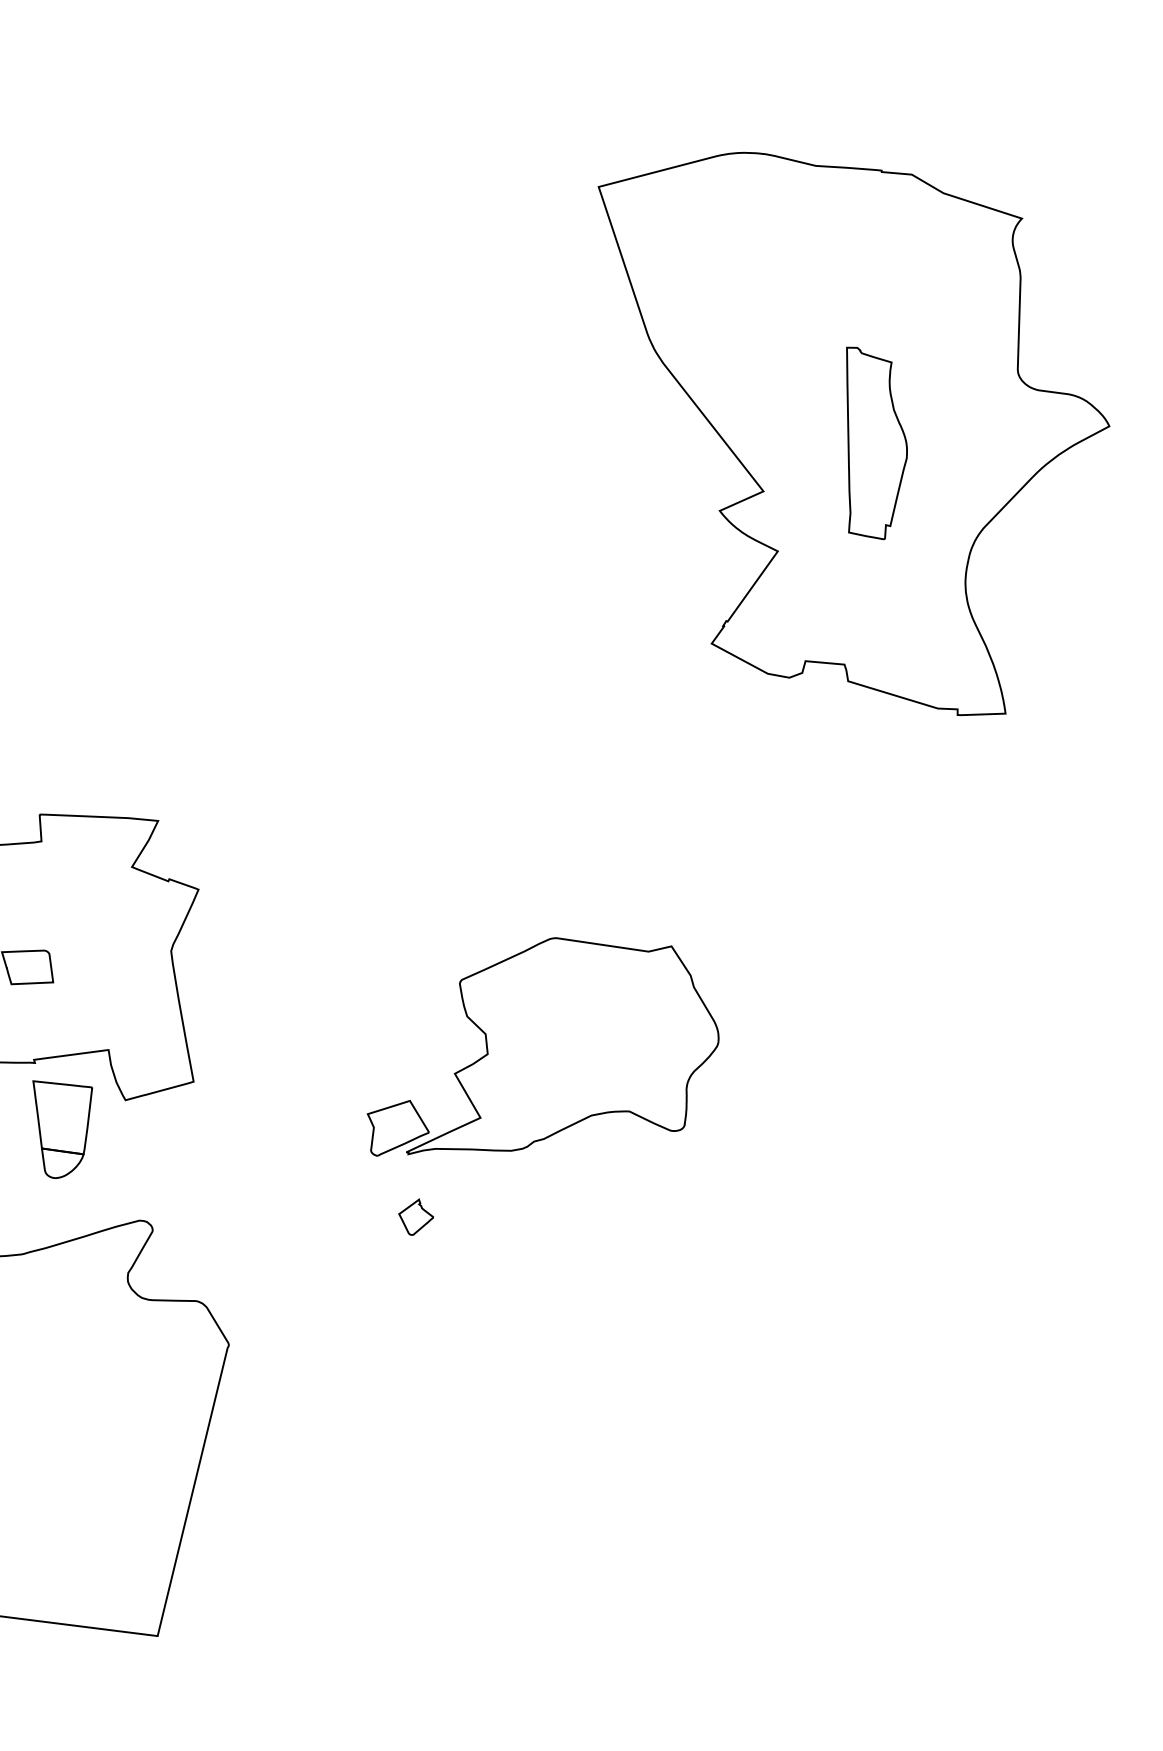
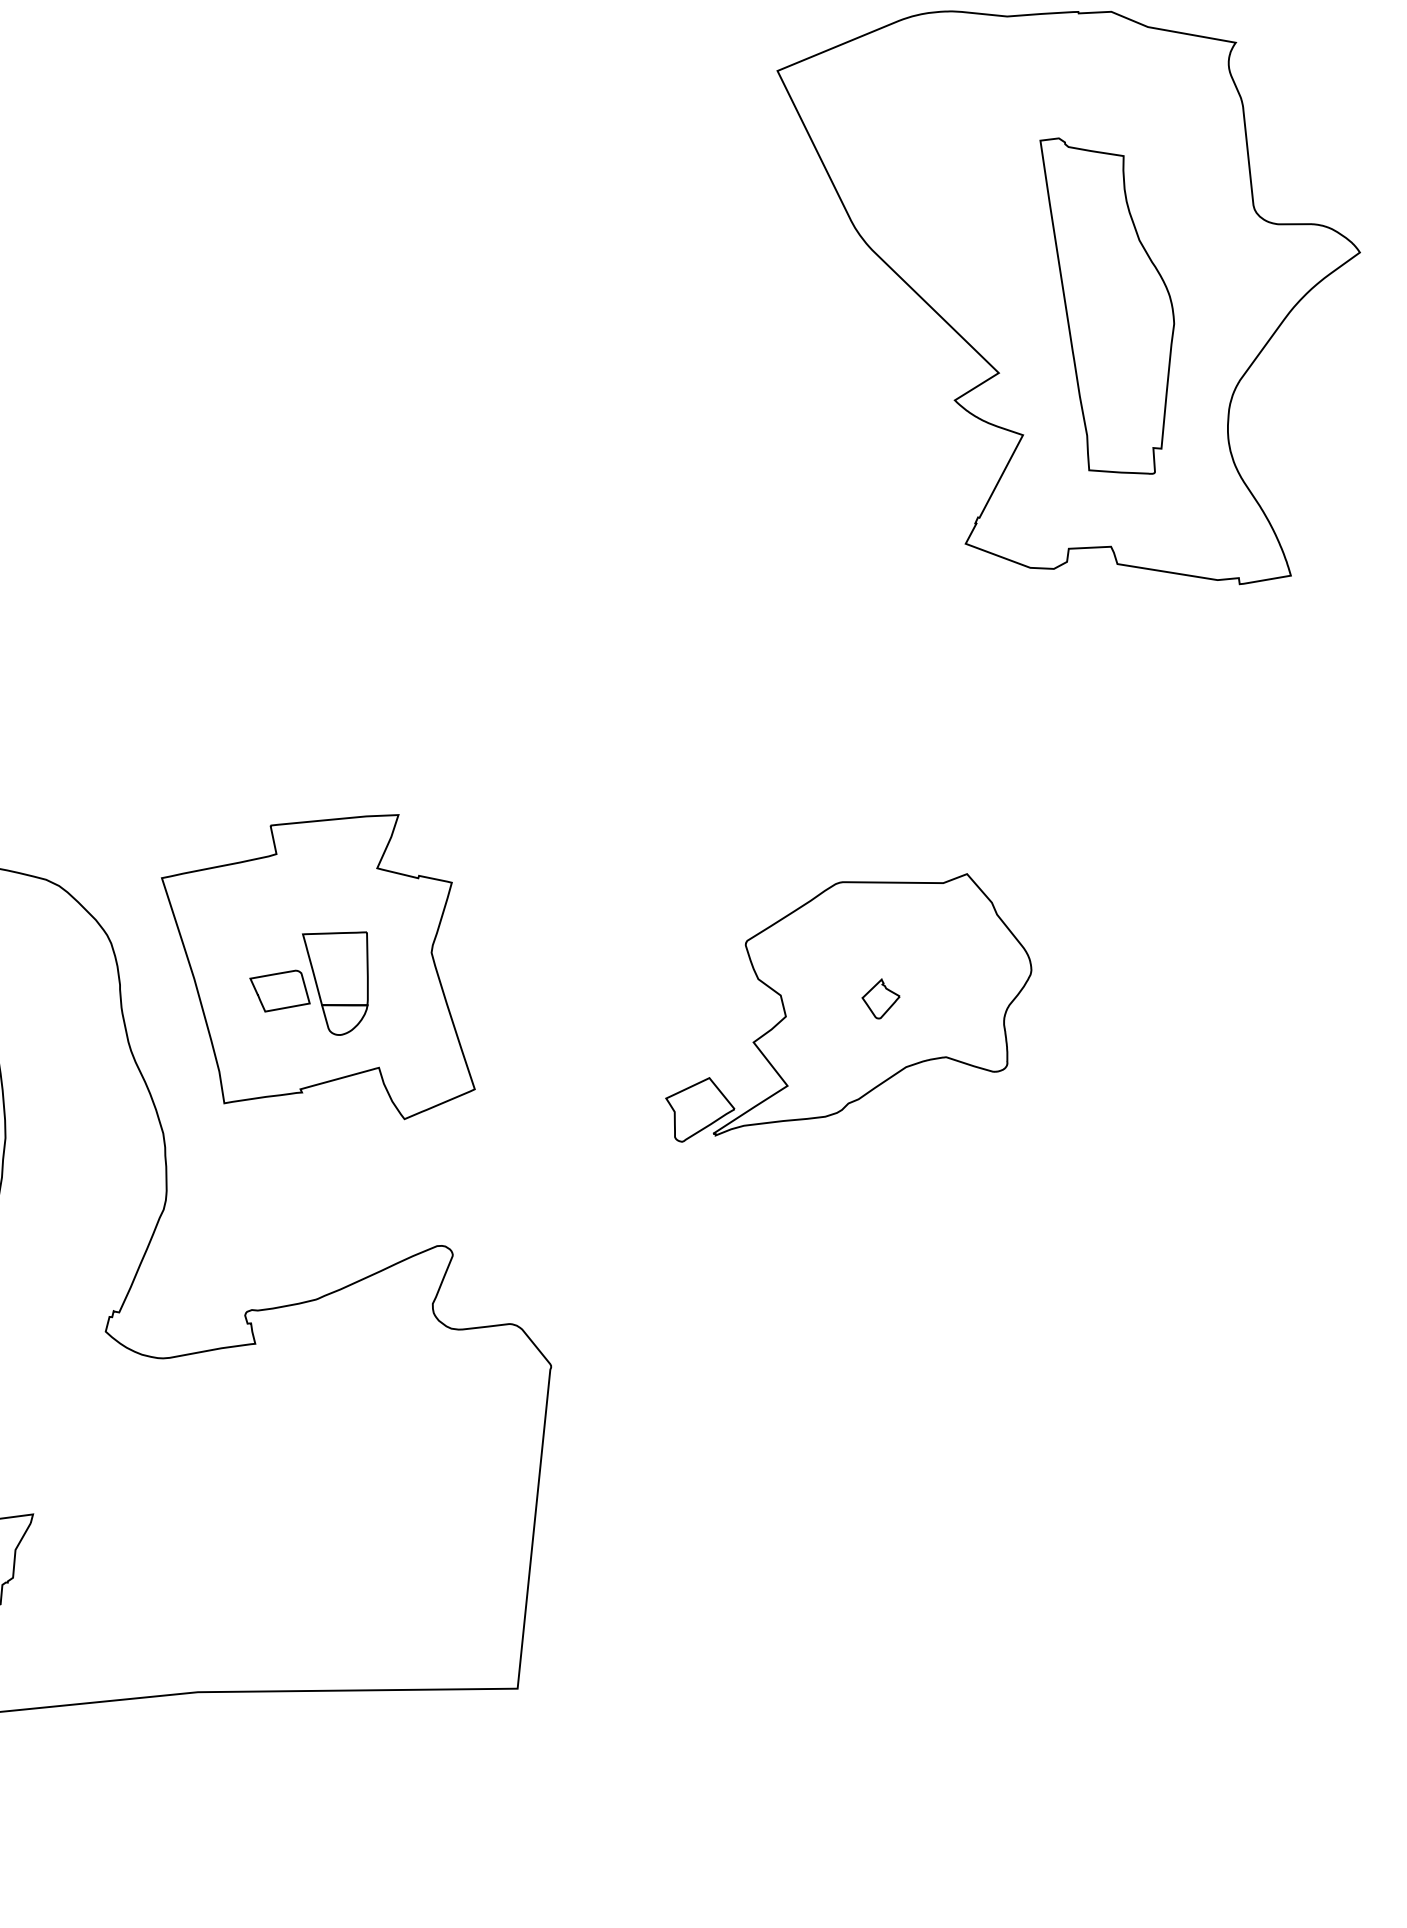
part: (871, 443) -> (1107, 305), size x1.67
part: (56, 1130) -> (335, 983), moved
part: (415, 1216) -> (880, 998), moved

